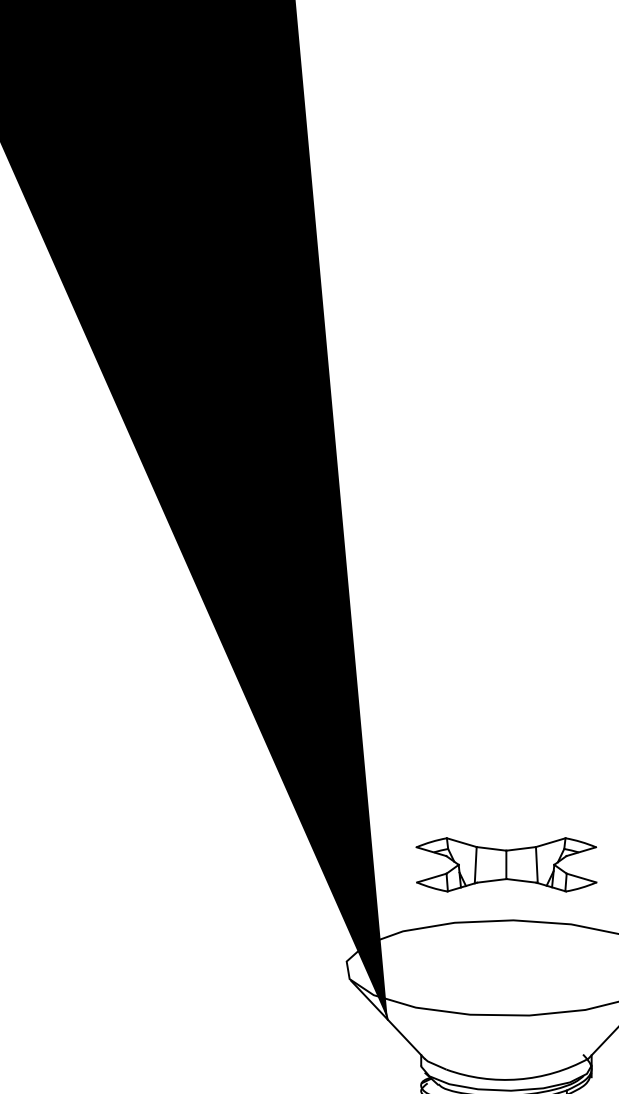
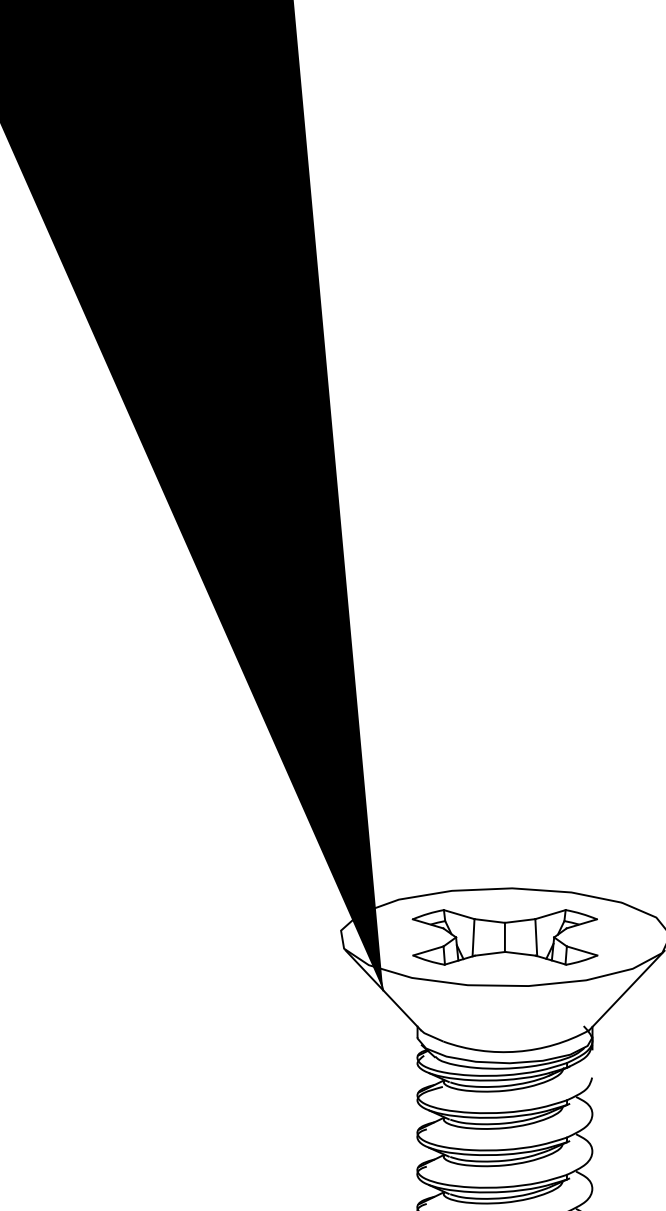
part: (505, 864) -> (504, 937), moved

